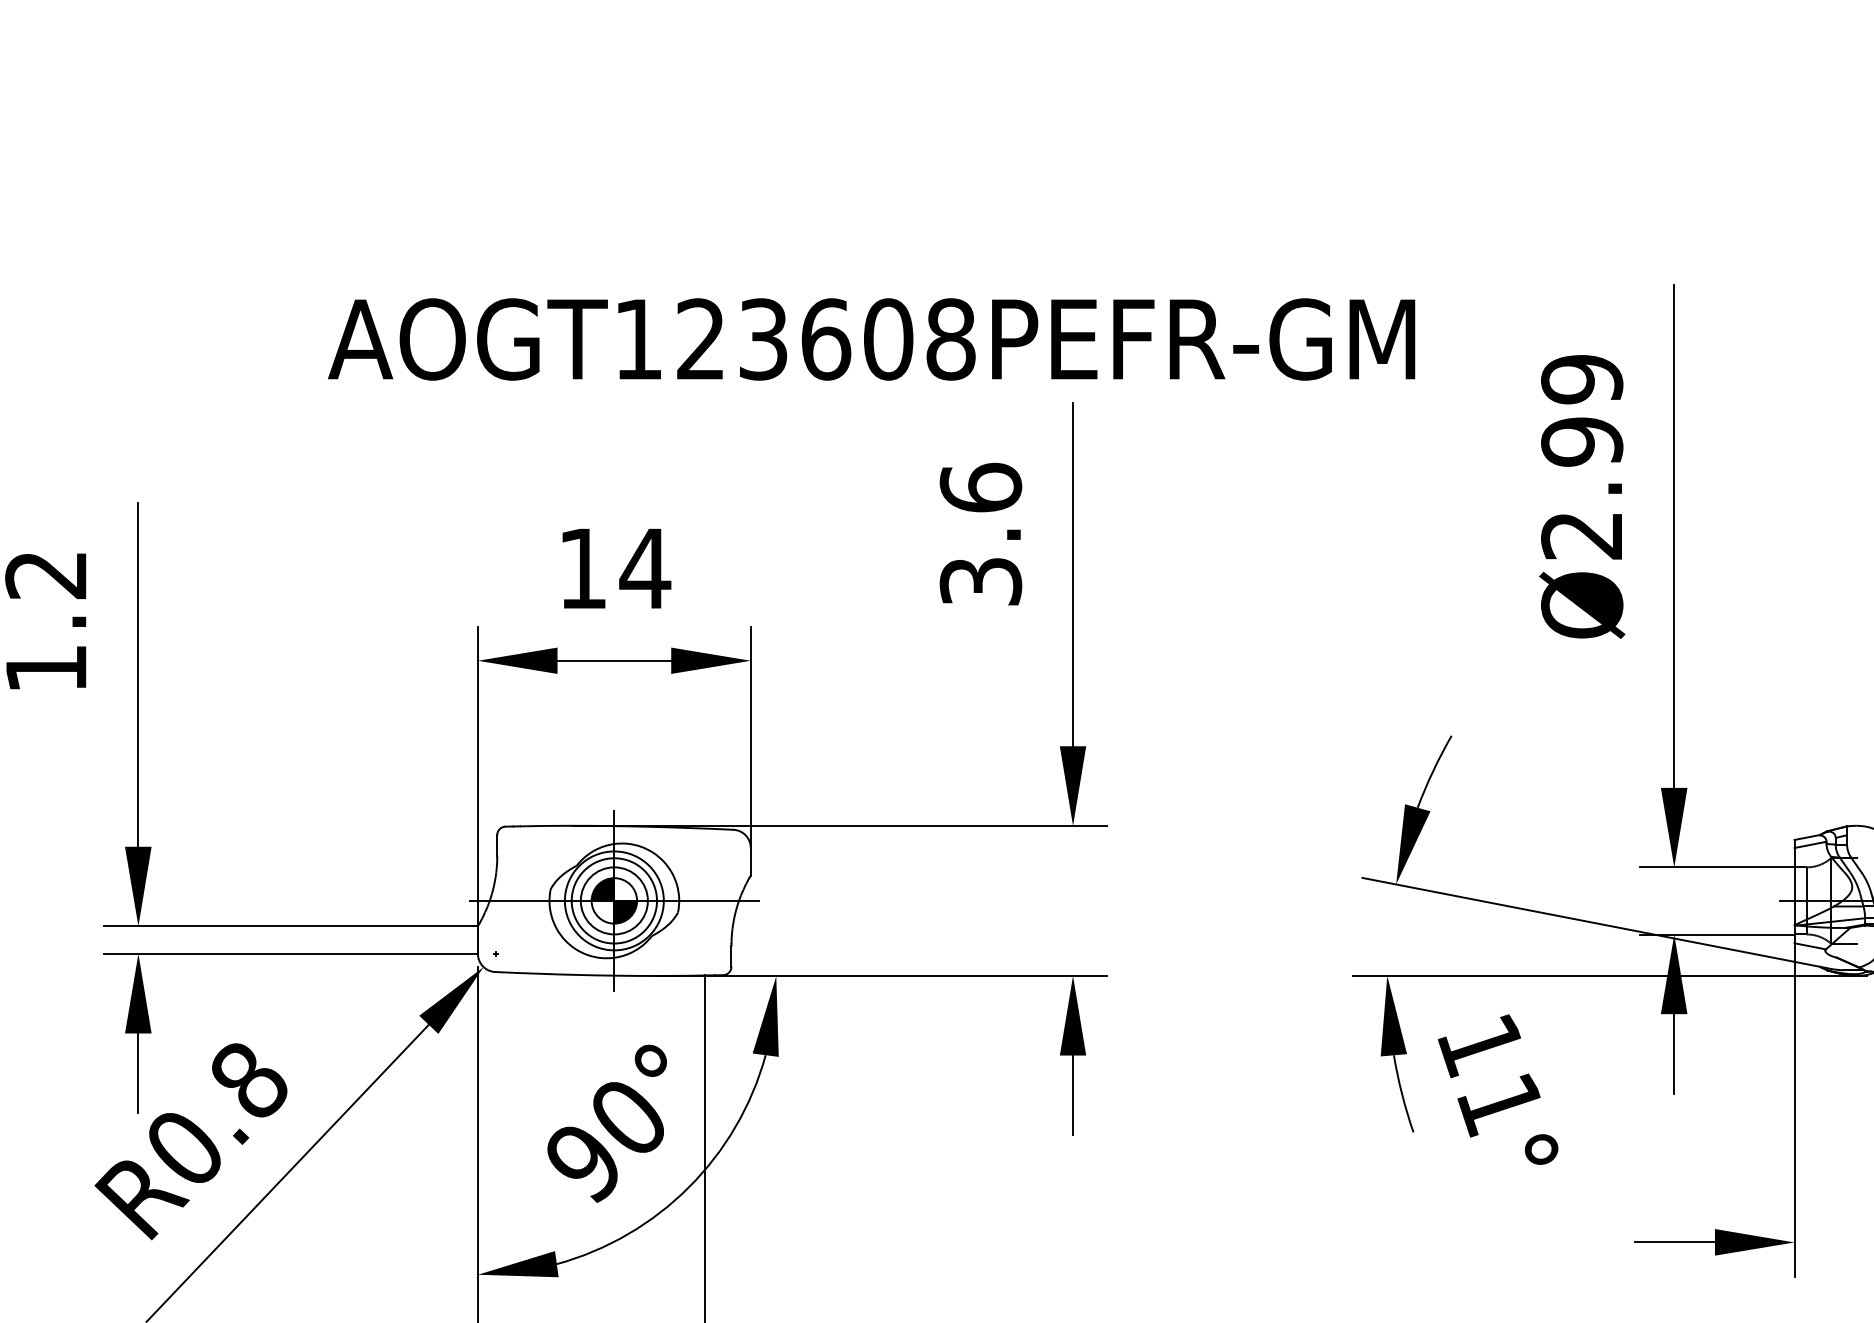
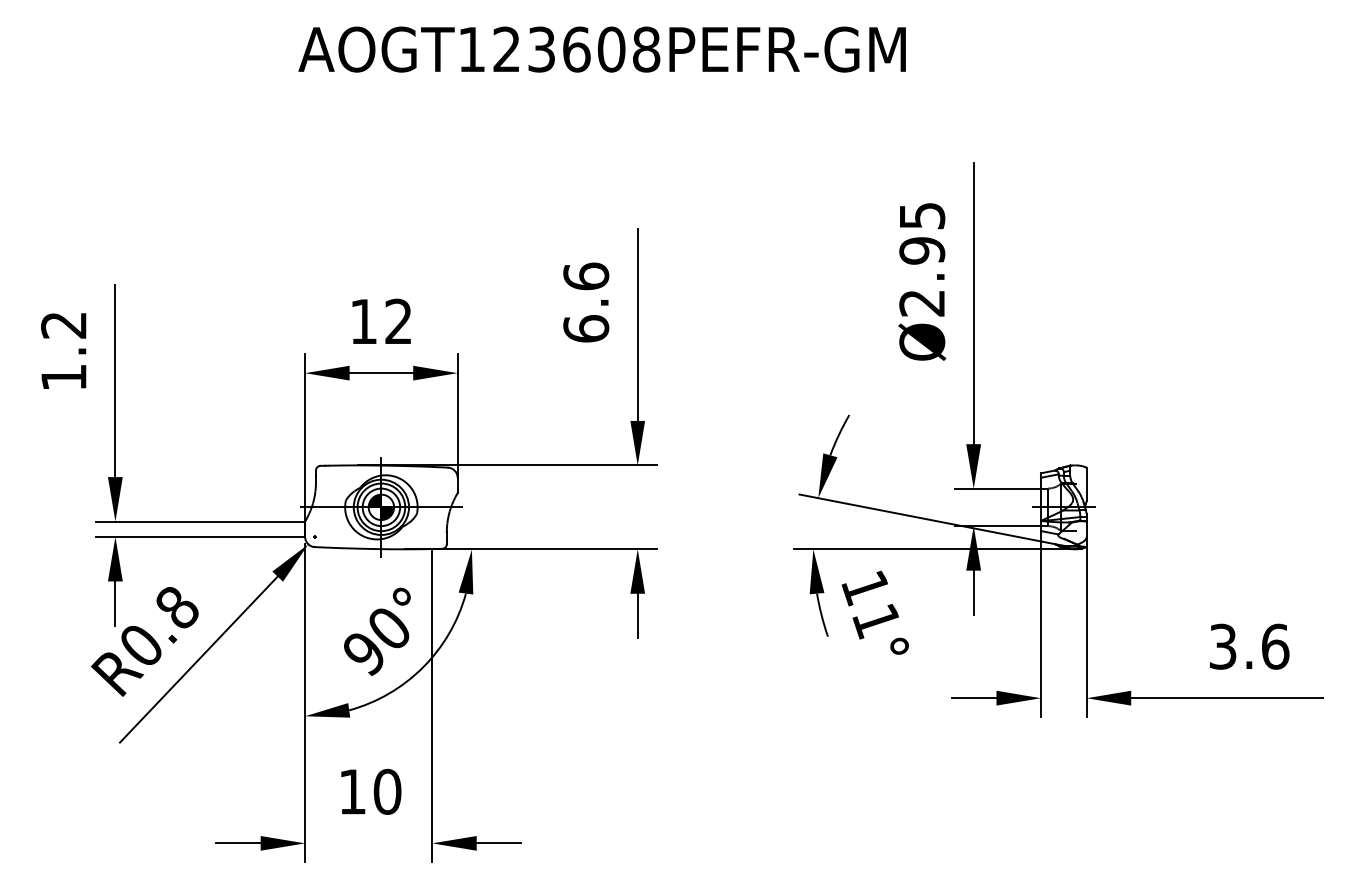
text: (870, 339) -> (601, 49), moved
text: (1582, 378) -> (922, 215), Ø2.99 -> Ø2.95
text: (644, 566) -> (398, 320), 14 -> 12
text: (981, 580) -> (586, 328), 3.6 -> 6.6

